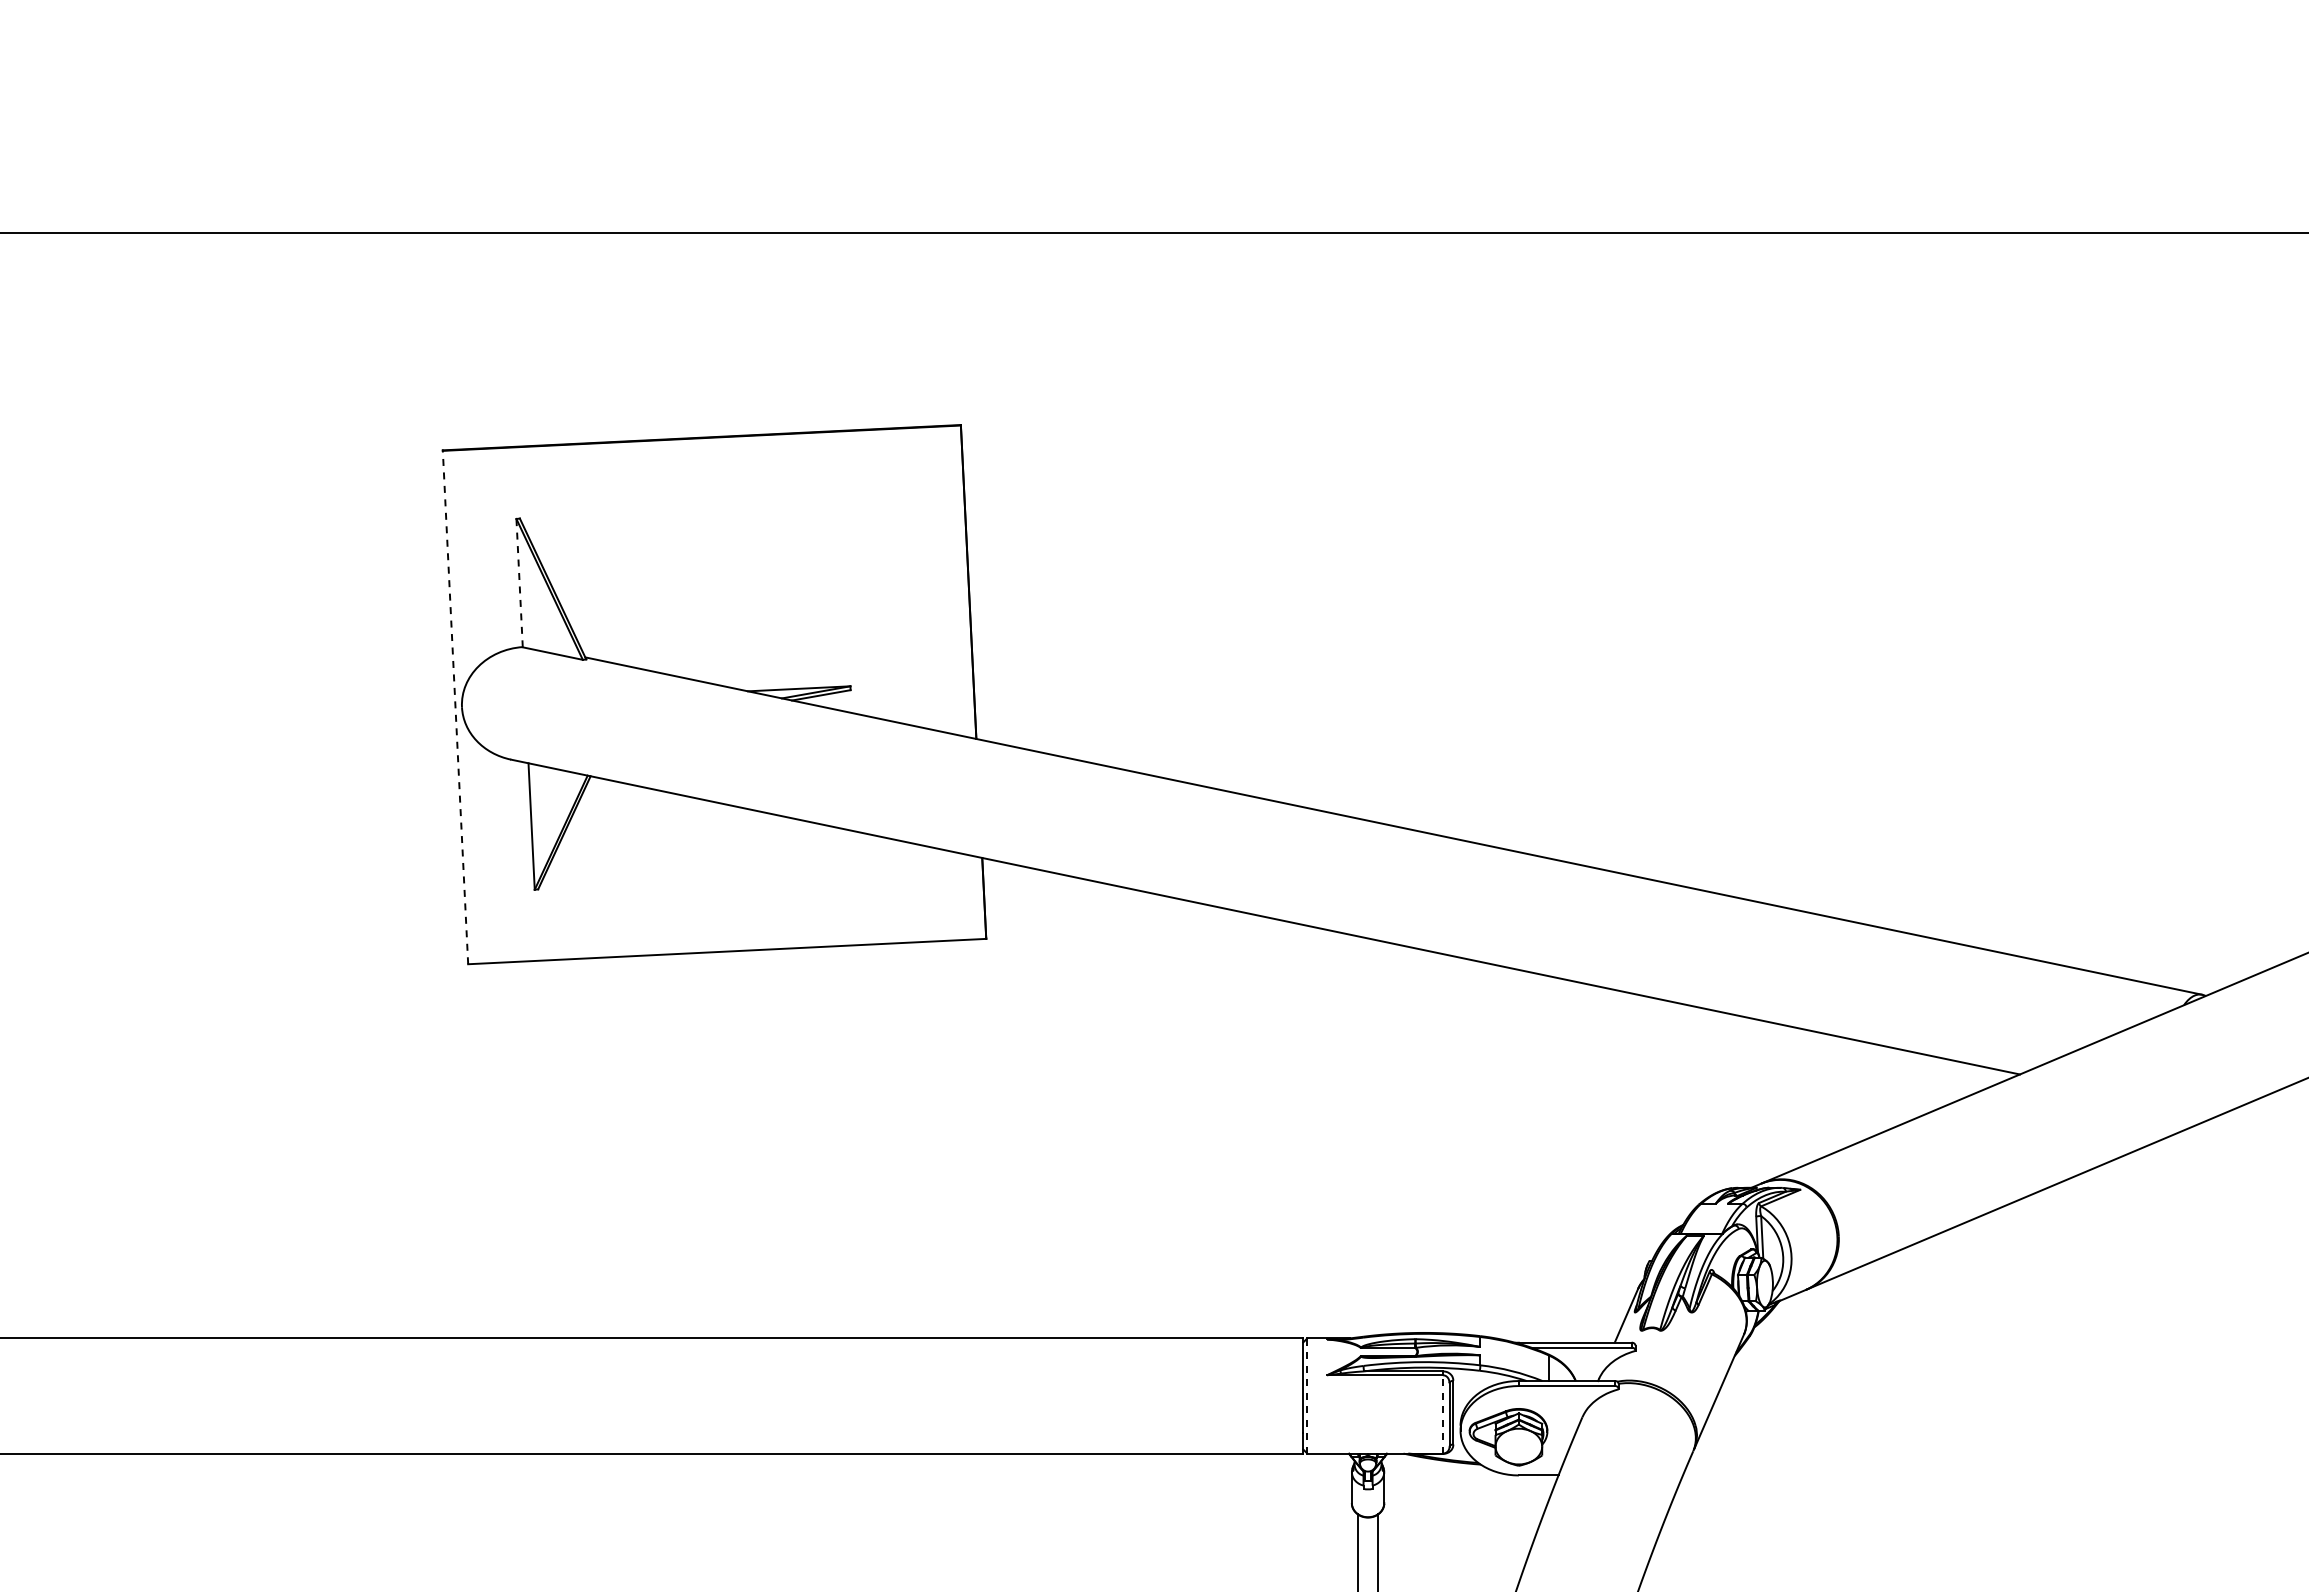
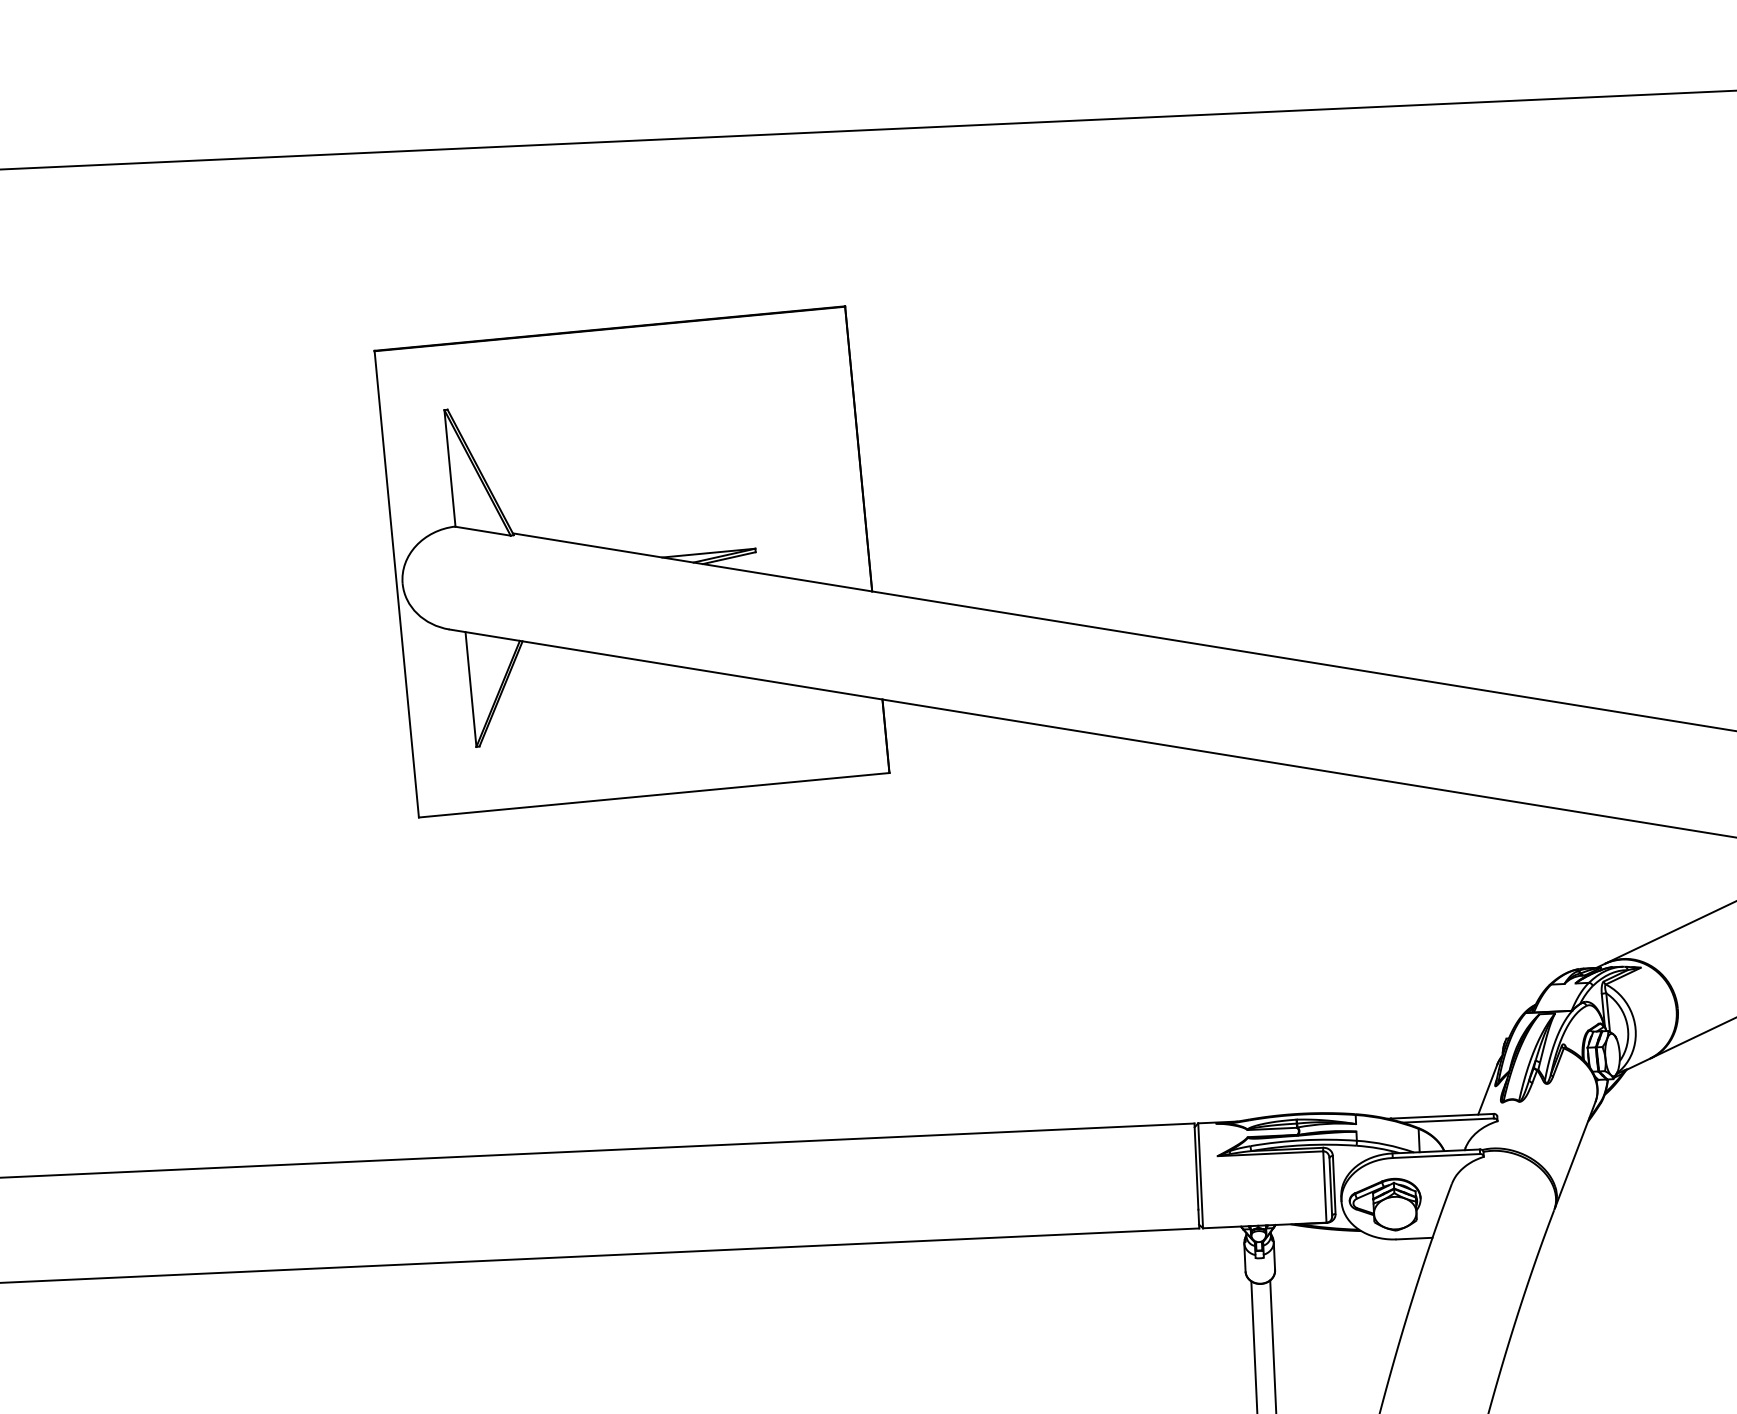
line: (519, 582) -> (449, 467), dashed -> solid
line: (455, 707) -> (396, 584), dashed -> solid
line: (1307, 1395) -> (1200, 1175), dashed -> solid
line: (1443, 1413) -> (1325, 1186), dashed -> solid

